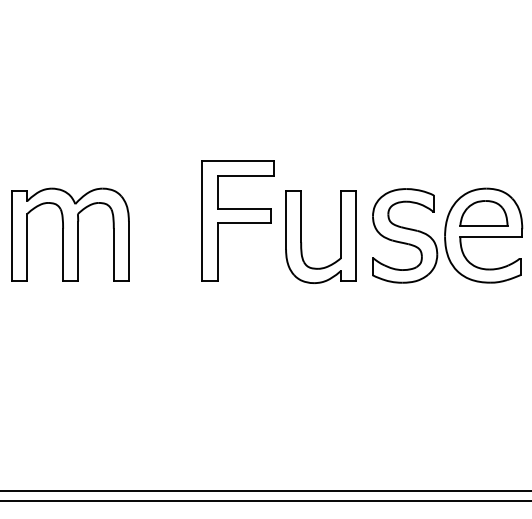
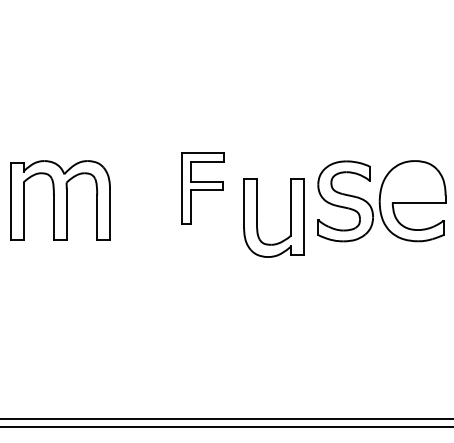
part: (483, 213) -> (412, 182), removed
part: (237, 220) -> (202, 188), size x0.7
part: (301, 236) -> (257, 217), moved

